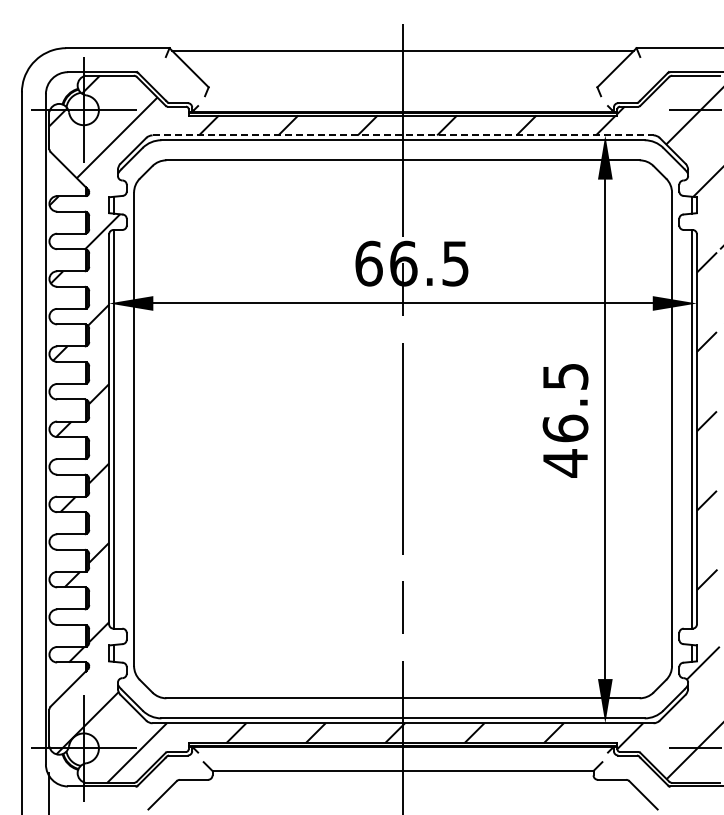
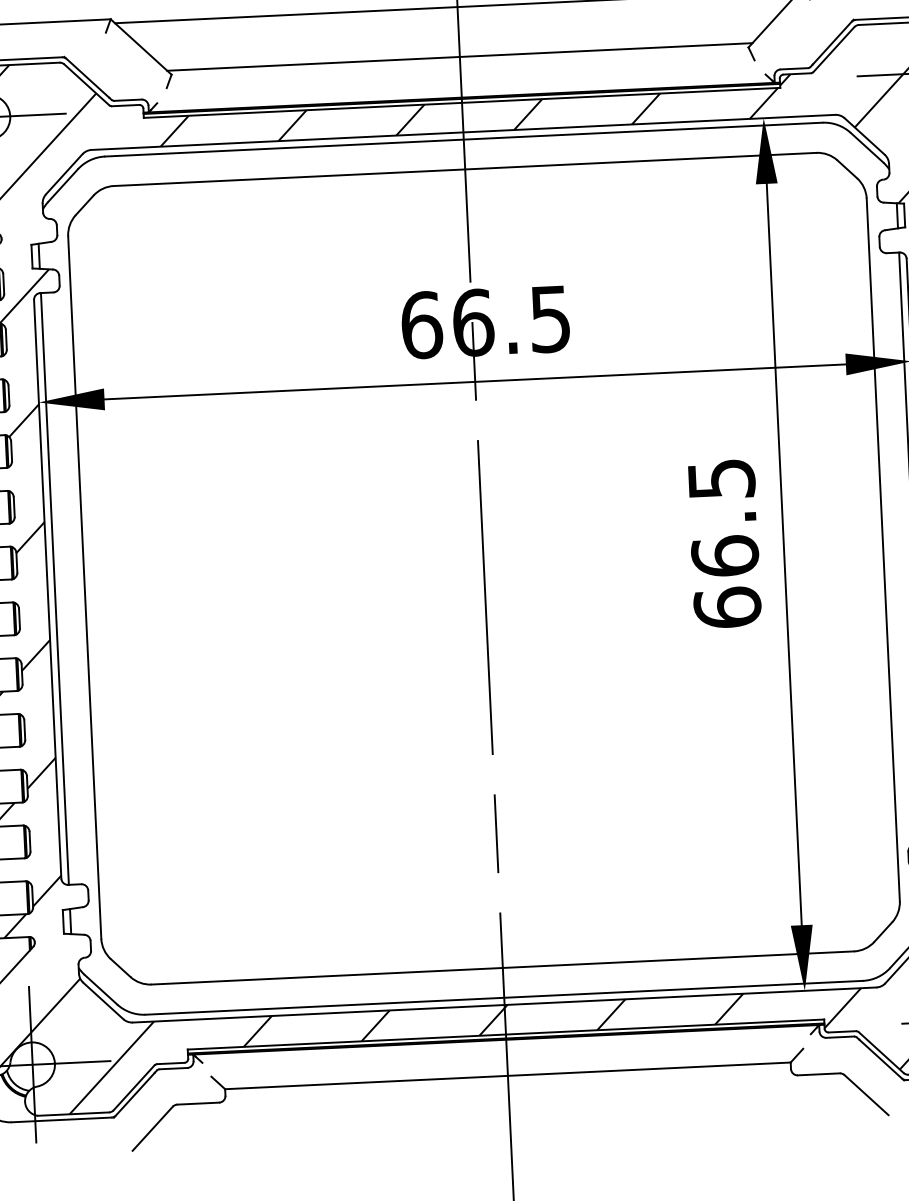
line: (402, 84) -> (459, 56), added
line: (403, 135) -> (464, 132), dashed -> solid
text: (565, 463) -> (727, 608), 46.5 -> 66.5

